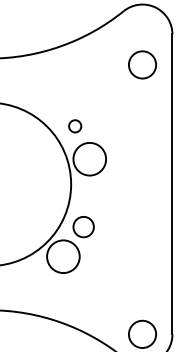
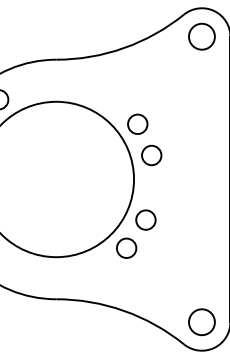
circle: (142, 64) -> (201, 36), moved
circle: (74, 125) -> (137, 123), size x1.67
circle: (89, 159) -> (151, 155), size x0.62
circle: (63, 256) -> (126, 248), size x0.62

